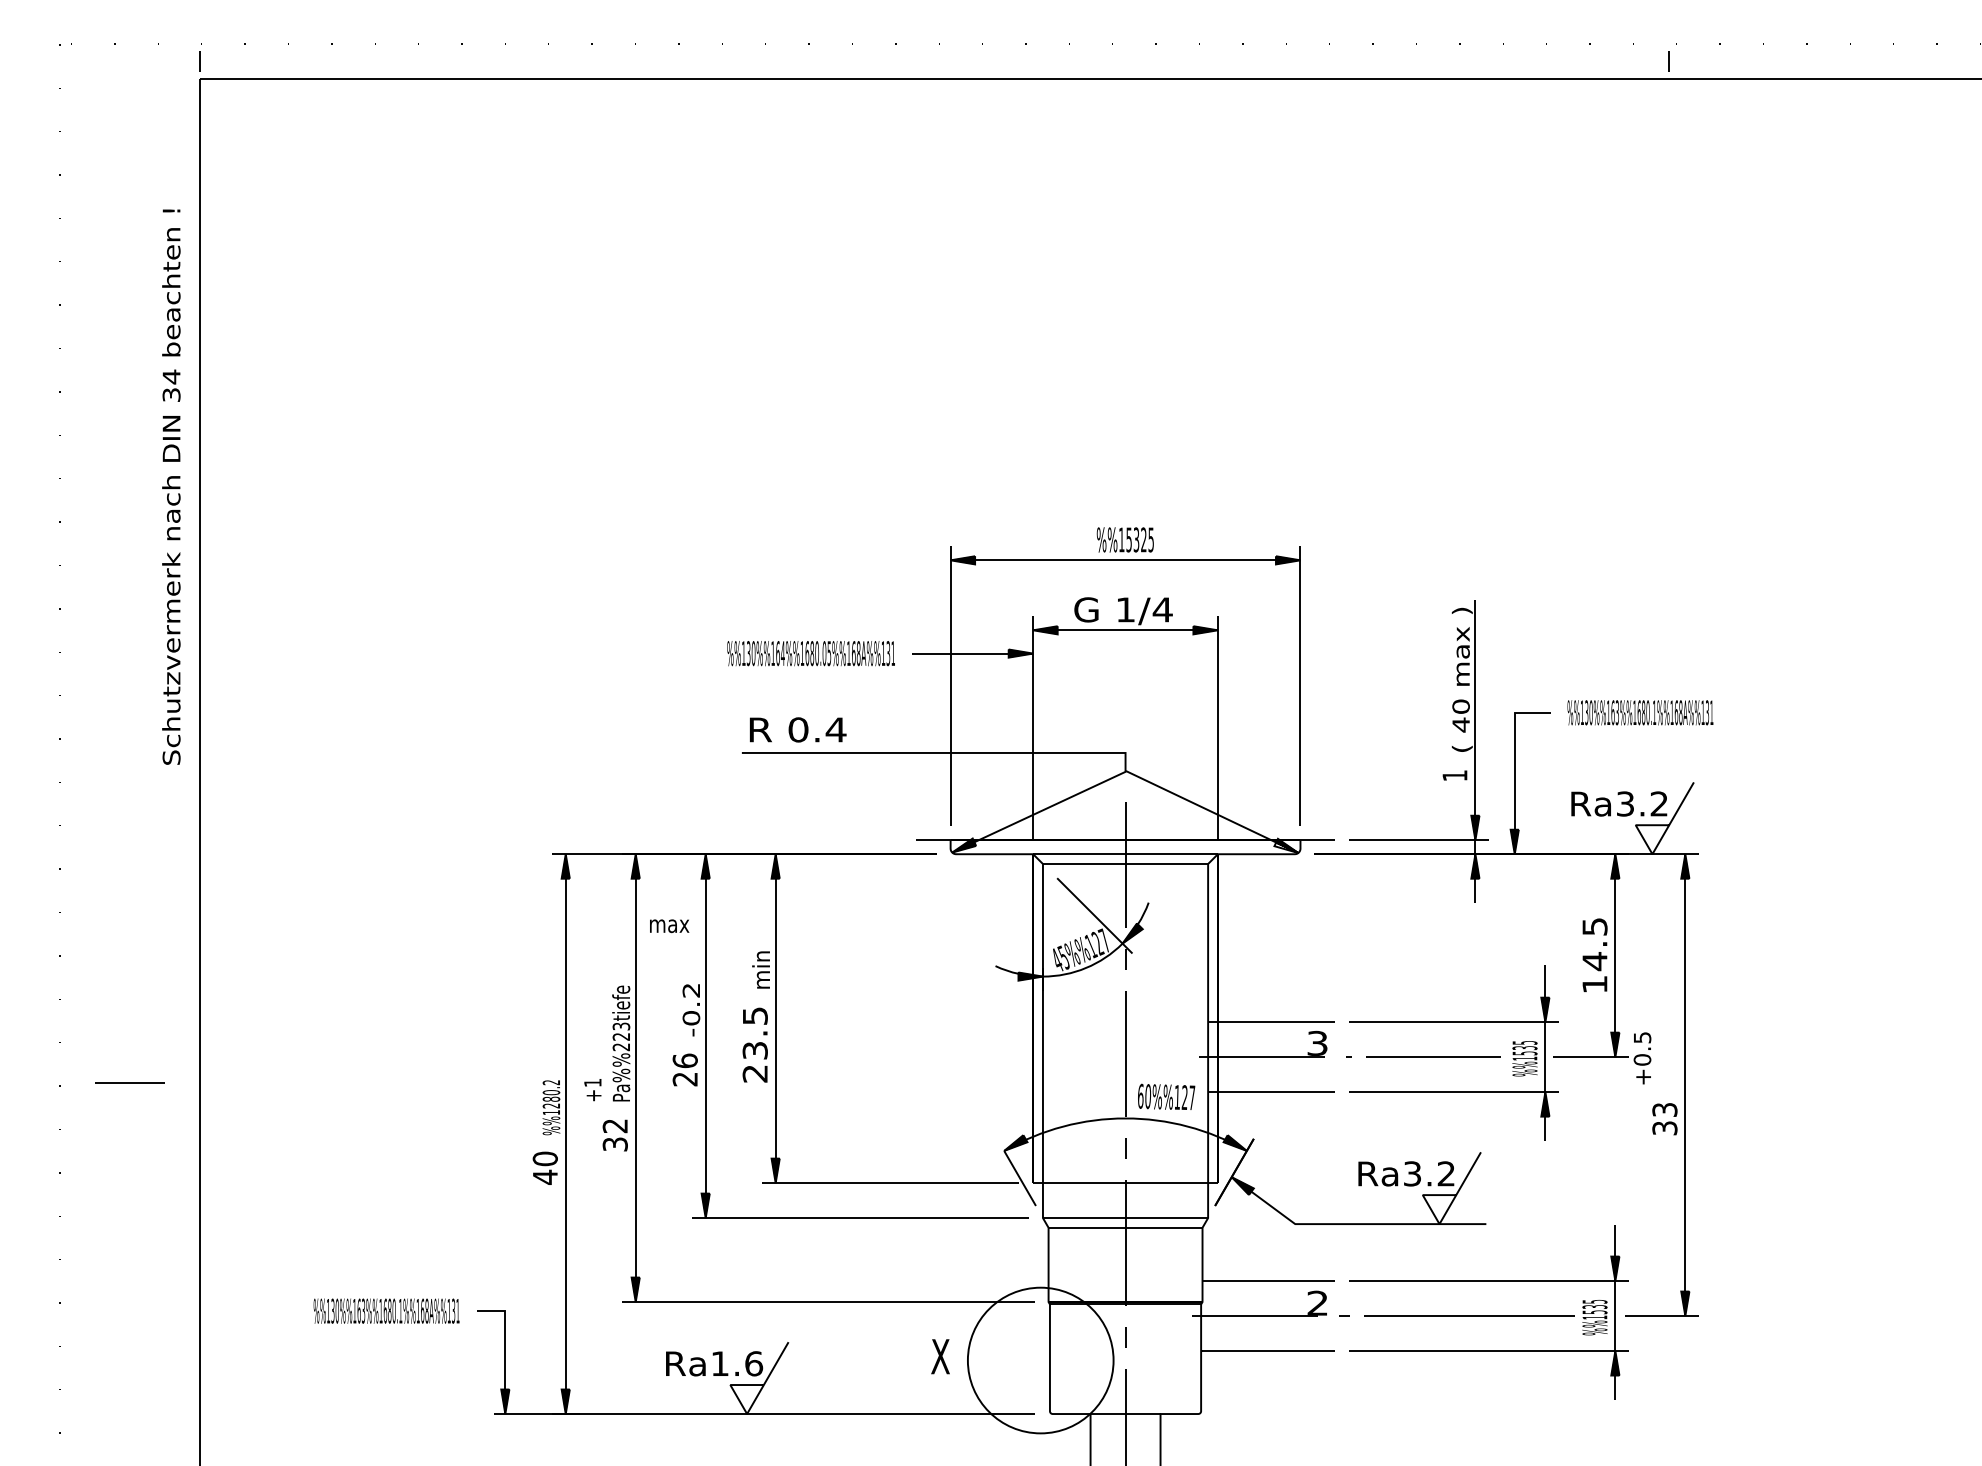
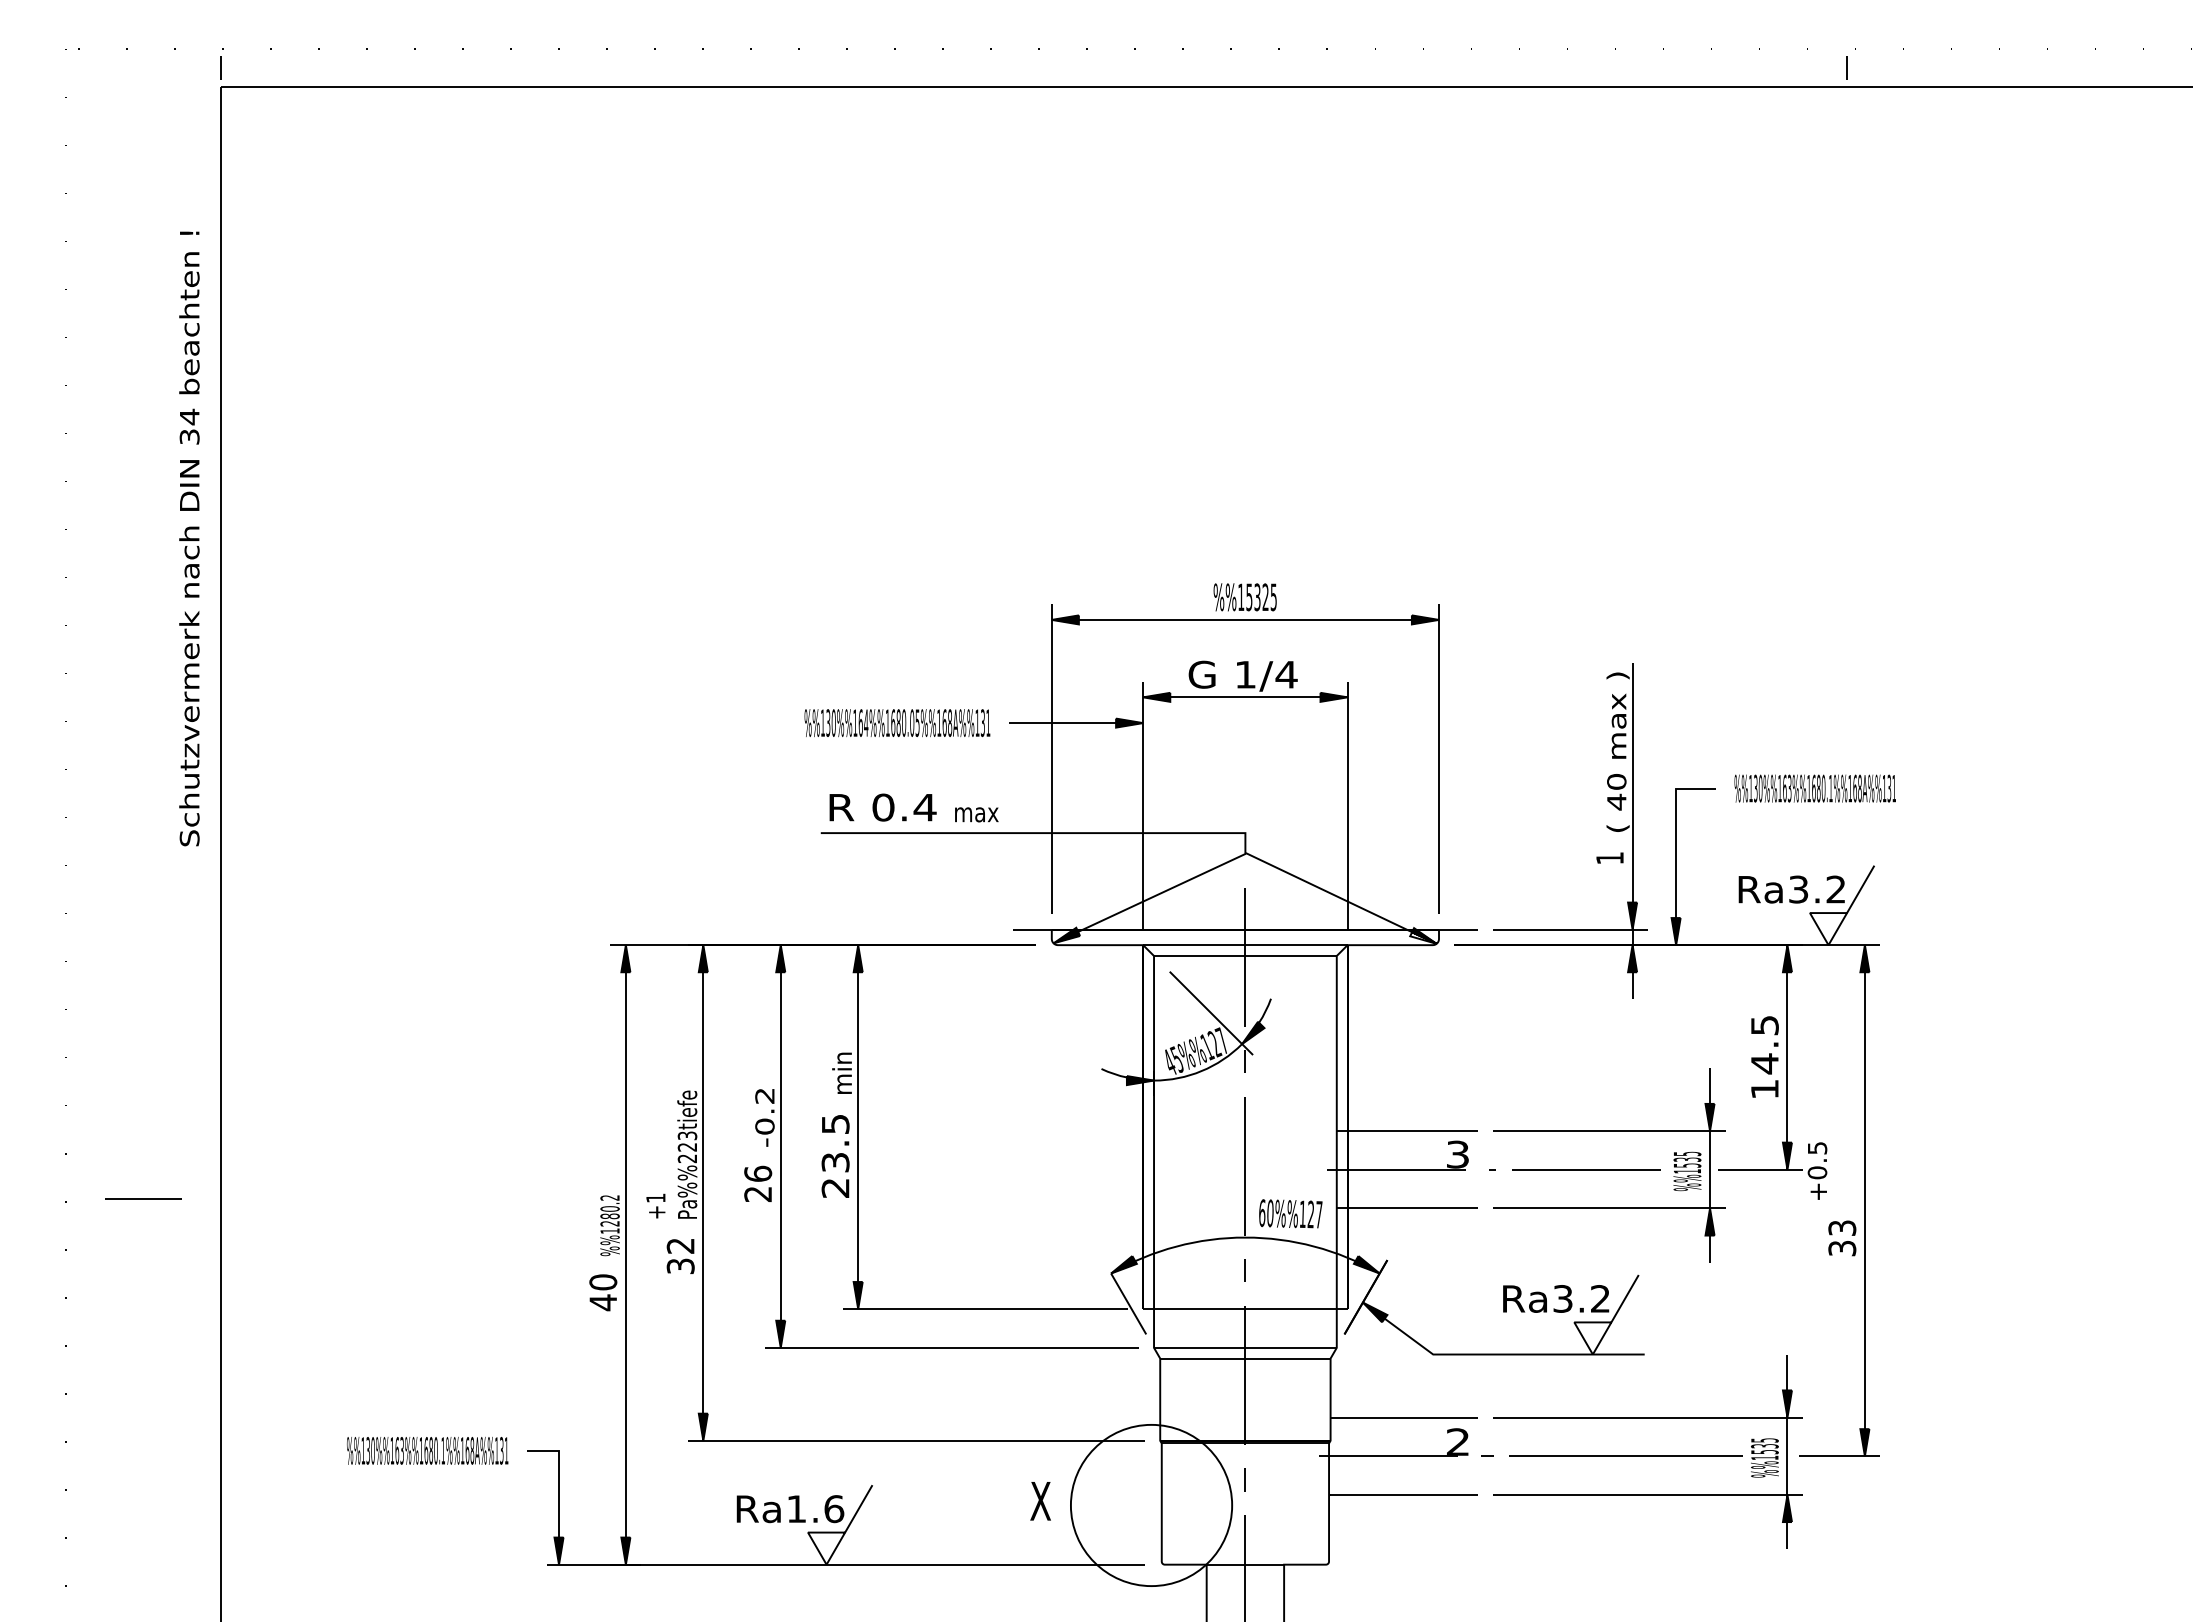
text: (669, 925) -> (976, 814), moved

